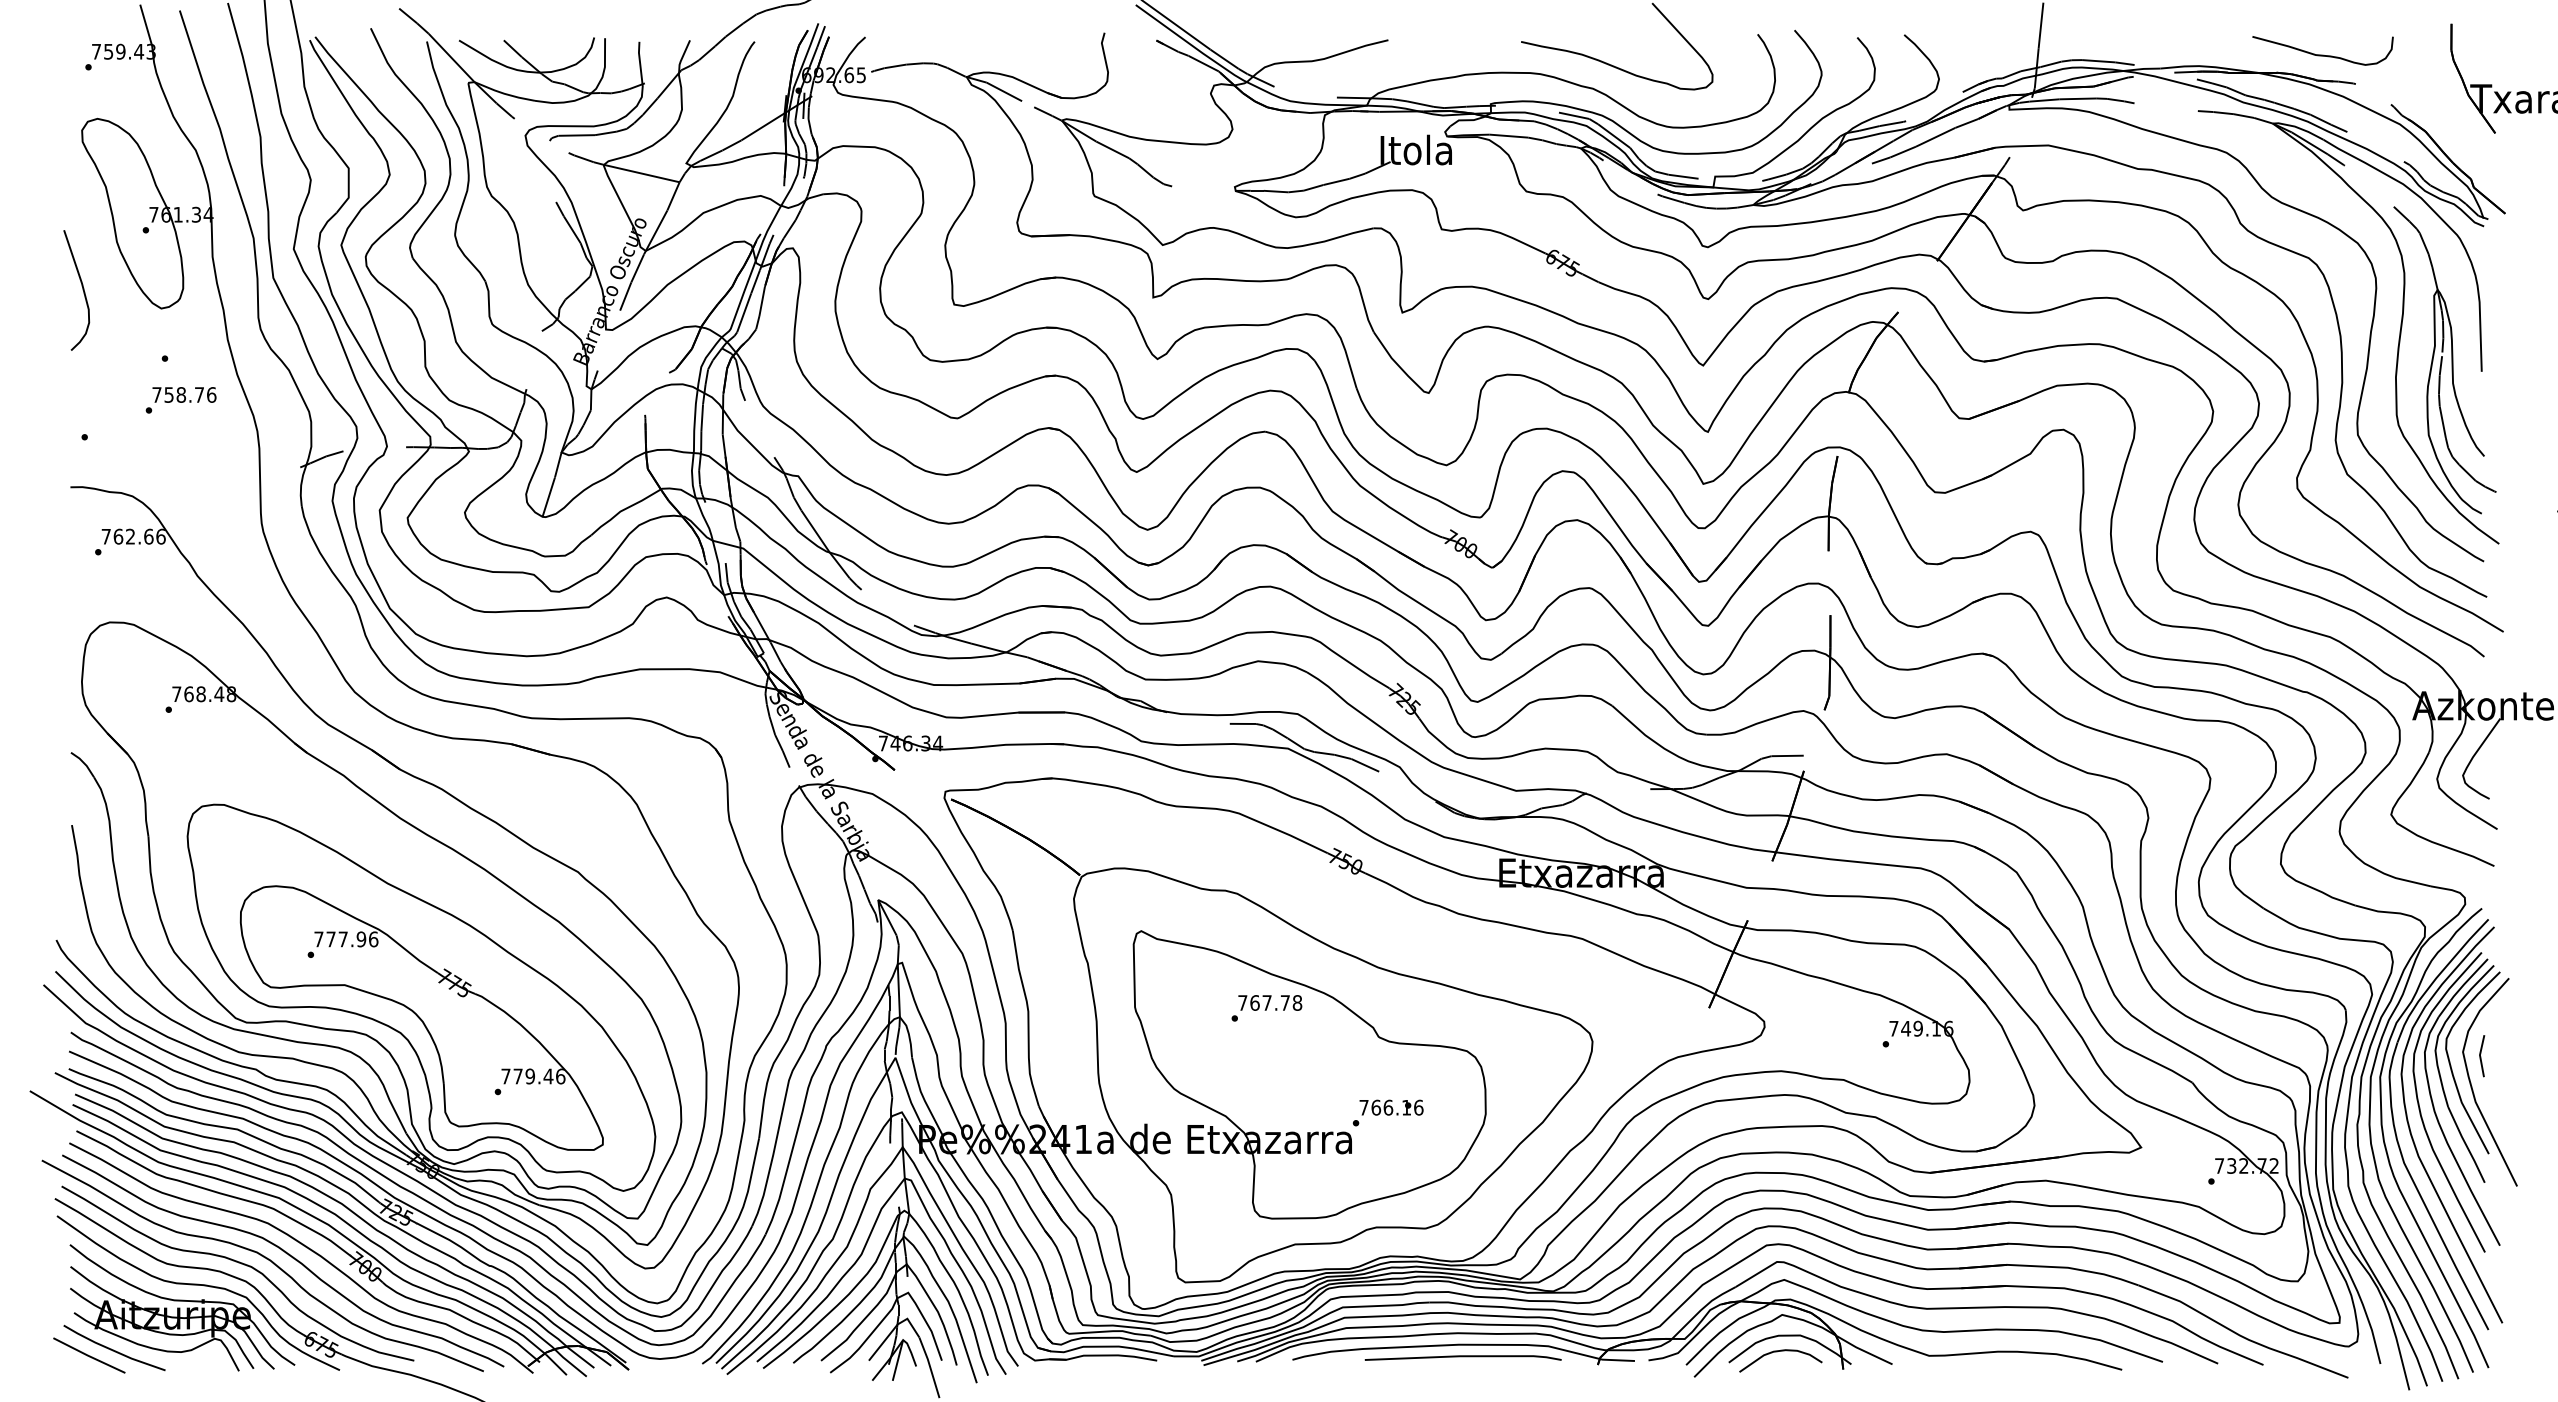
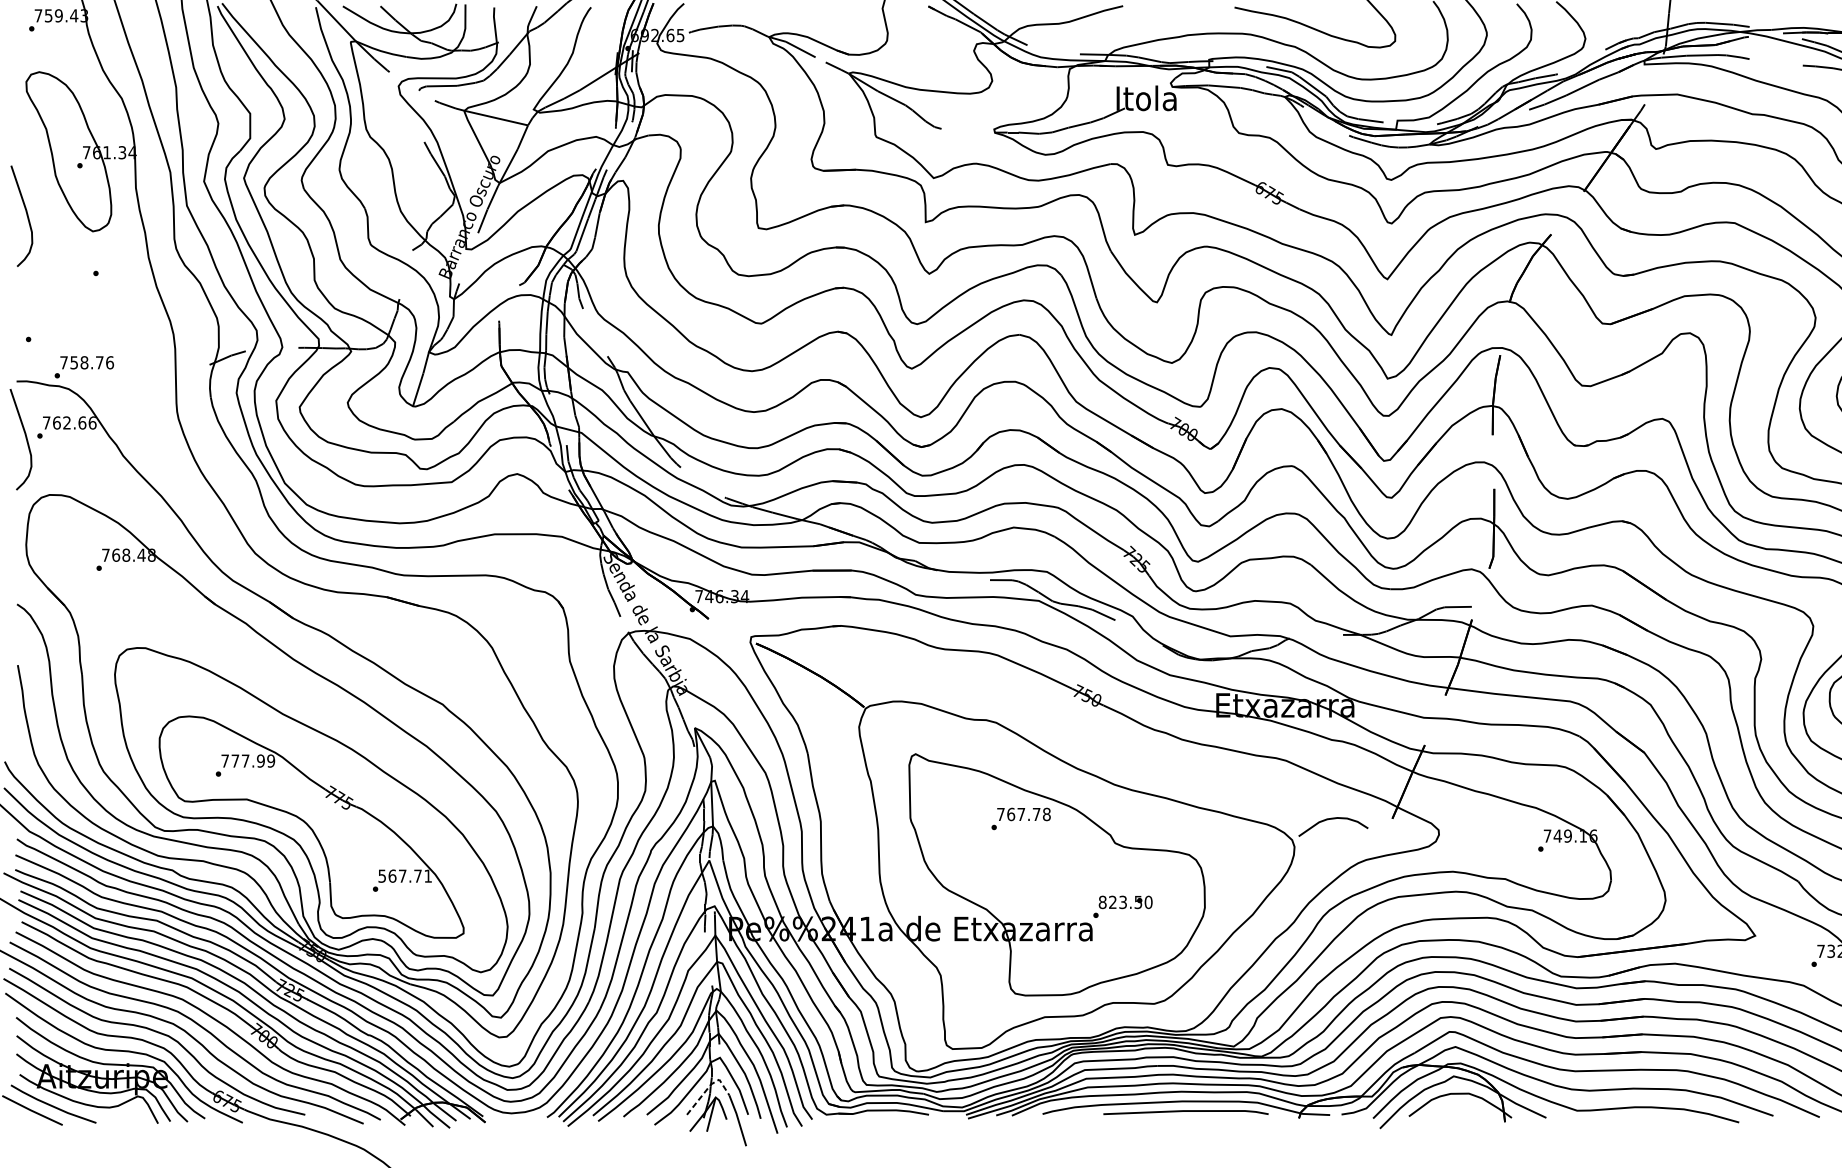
text: (180, 400) -> (83, 367), moved
curve: (81, 556) -> (25, 439), added
text: (373, 939) -> (271, 761), 777.96 -> 777.99
text: (533, 1076) -> (405, 876), 779.46 -> 567.71
text: (1391, 1107) -> (1125, 902), 766.16 -> 823.50
line: (894, 1328) -> (708, 1087), solid -> dashed
curve: (1777, 1352) -> (1330, 819), moved

